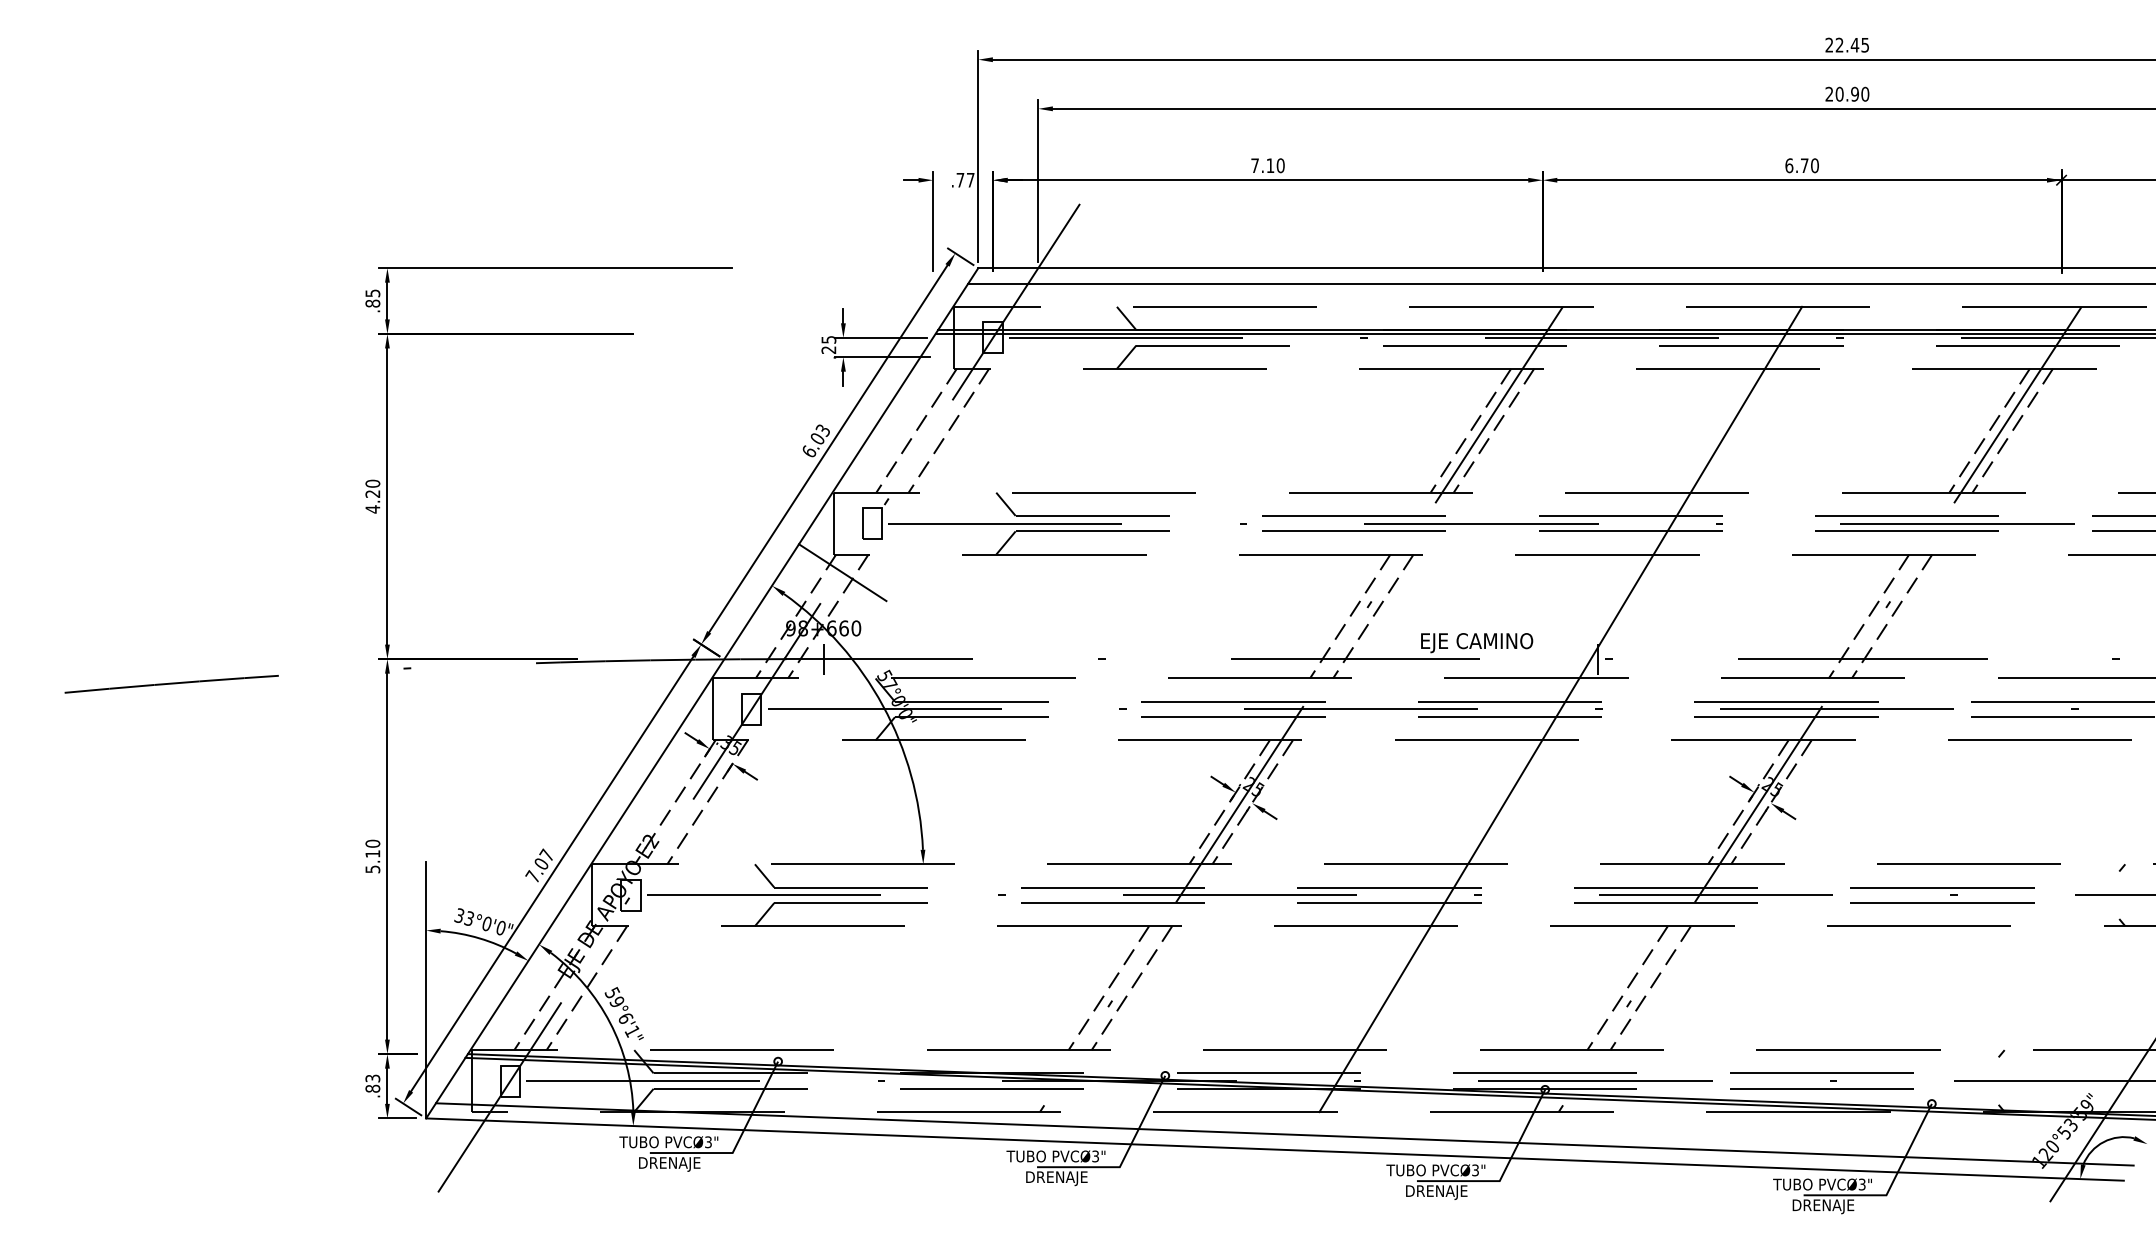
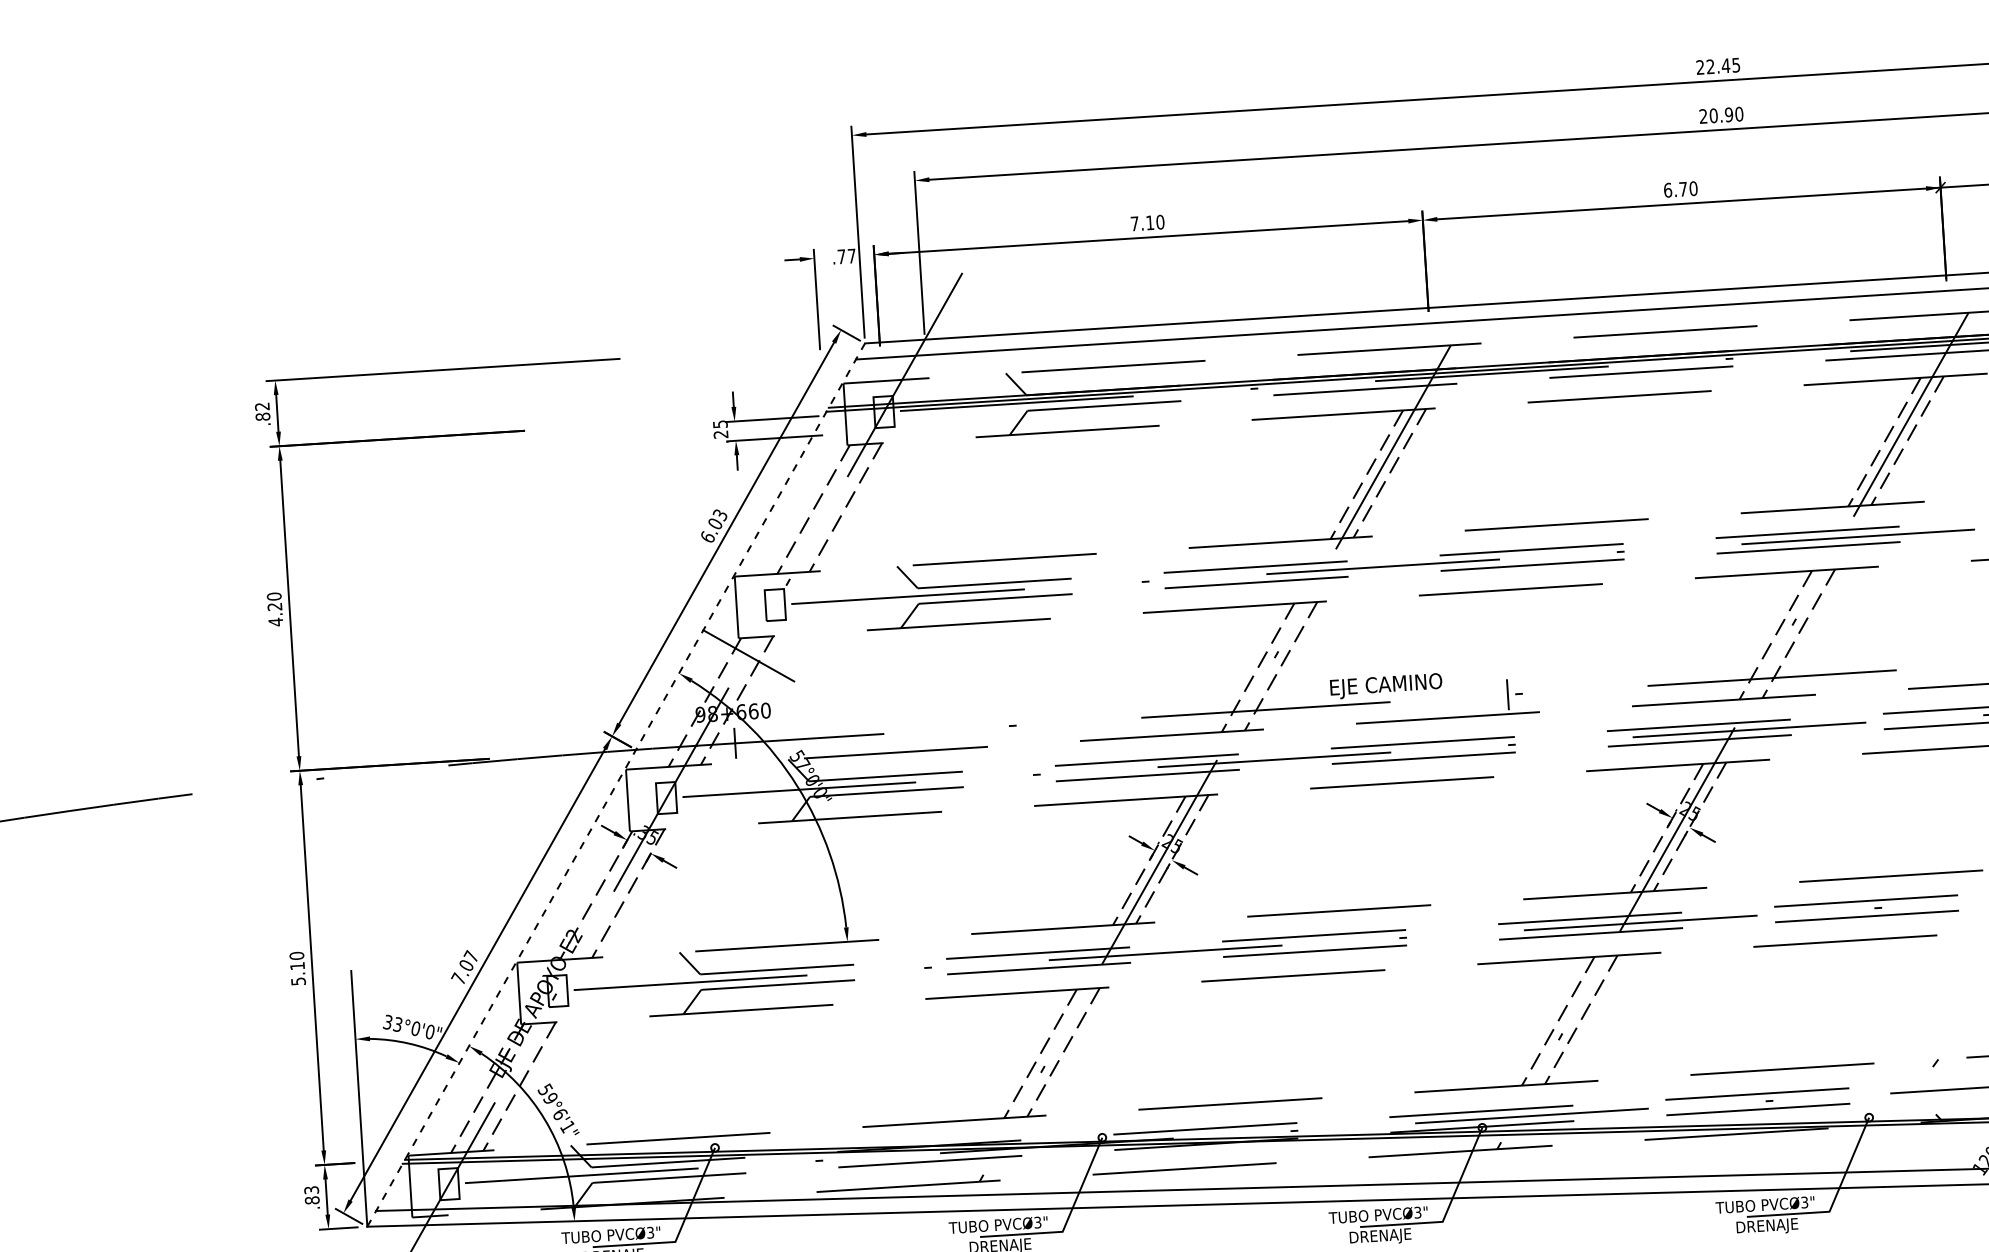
text: (372, 293) -> (261, 406), .85 -> .82
line: (702, 693) -> (616, 785), solid -> dashed
line: (1560, 709) -> (1473, 747), removed

